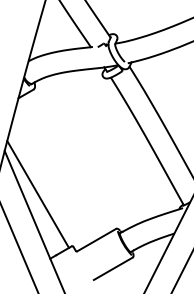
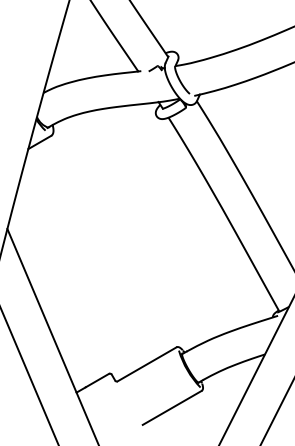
line: (37, 194) -> (57, 295), removed

